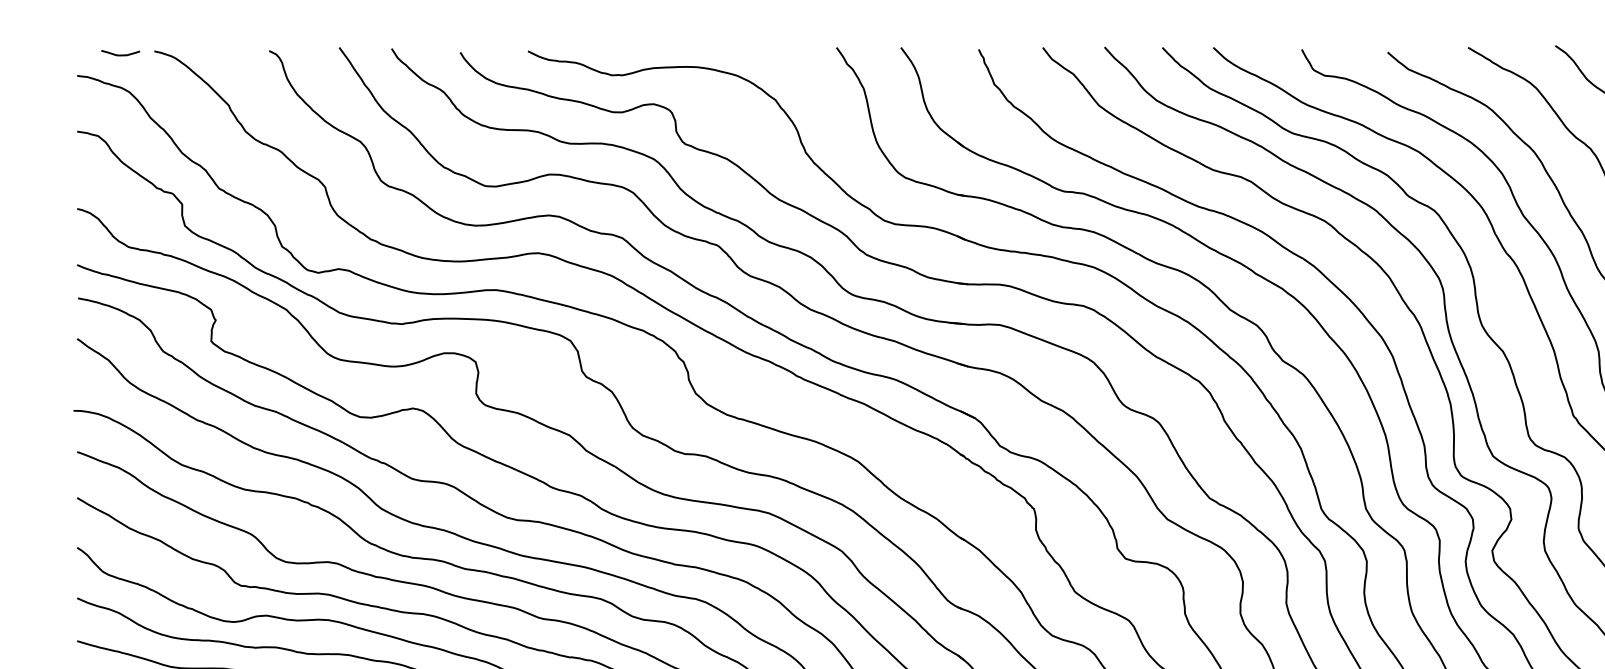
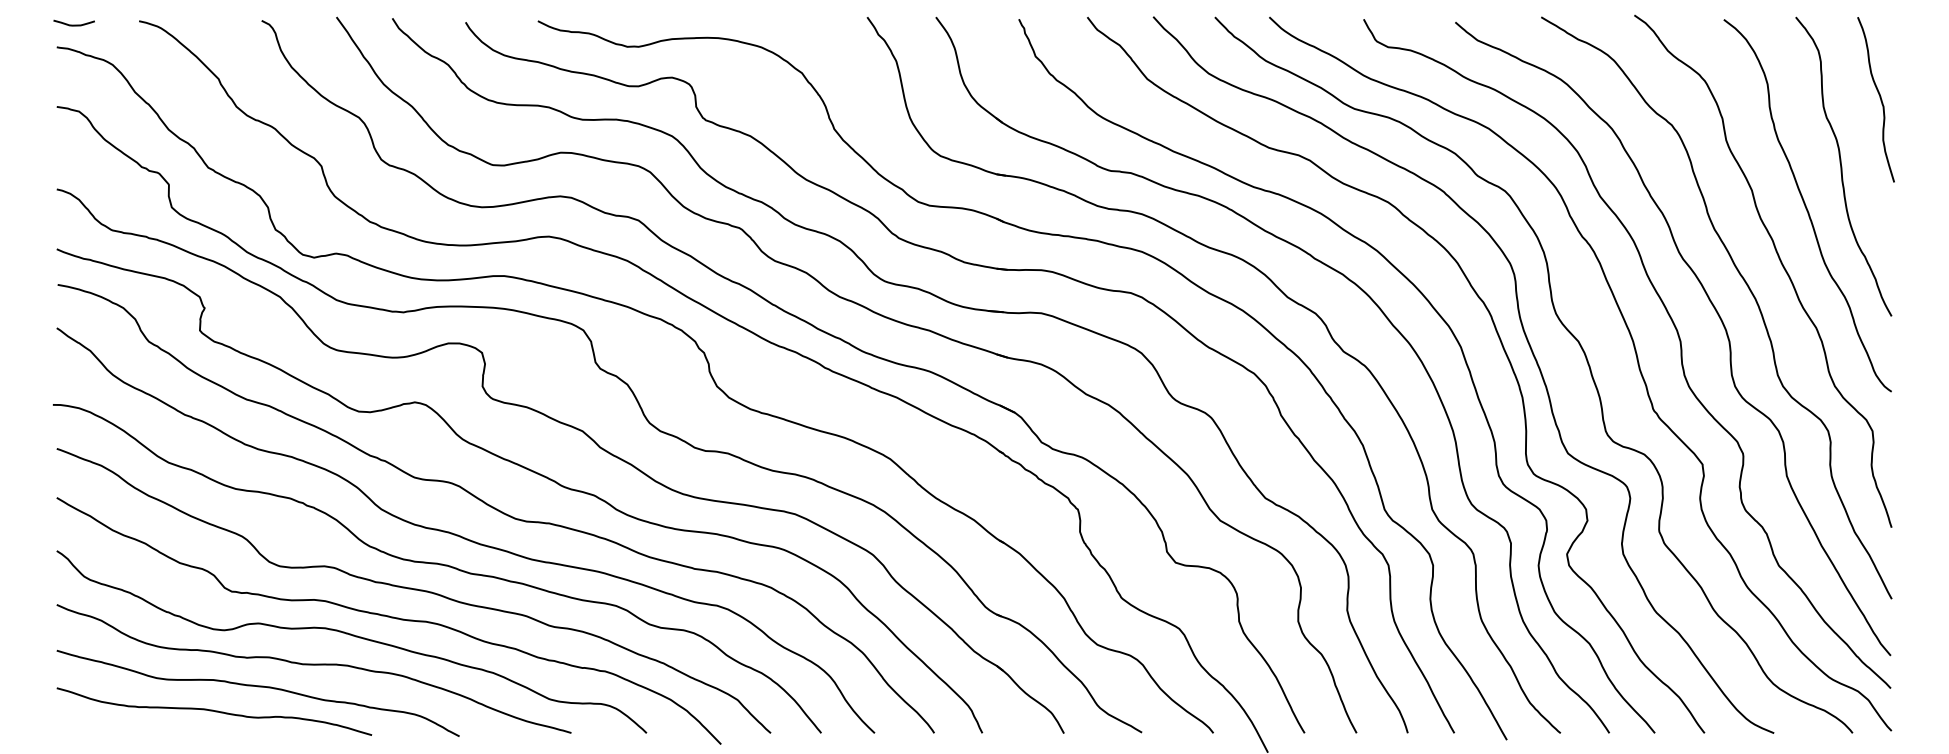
curve: (120, 54) -> (73, 24), moved

